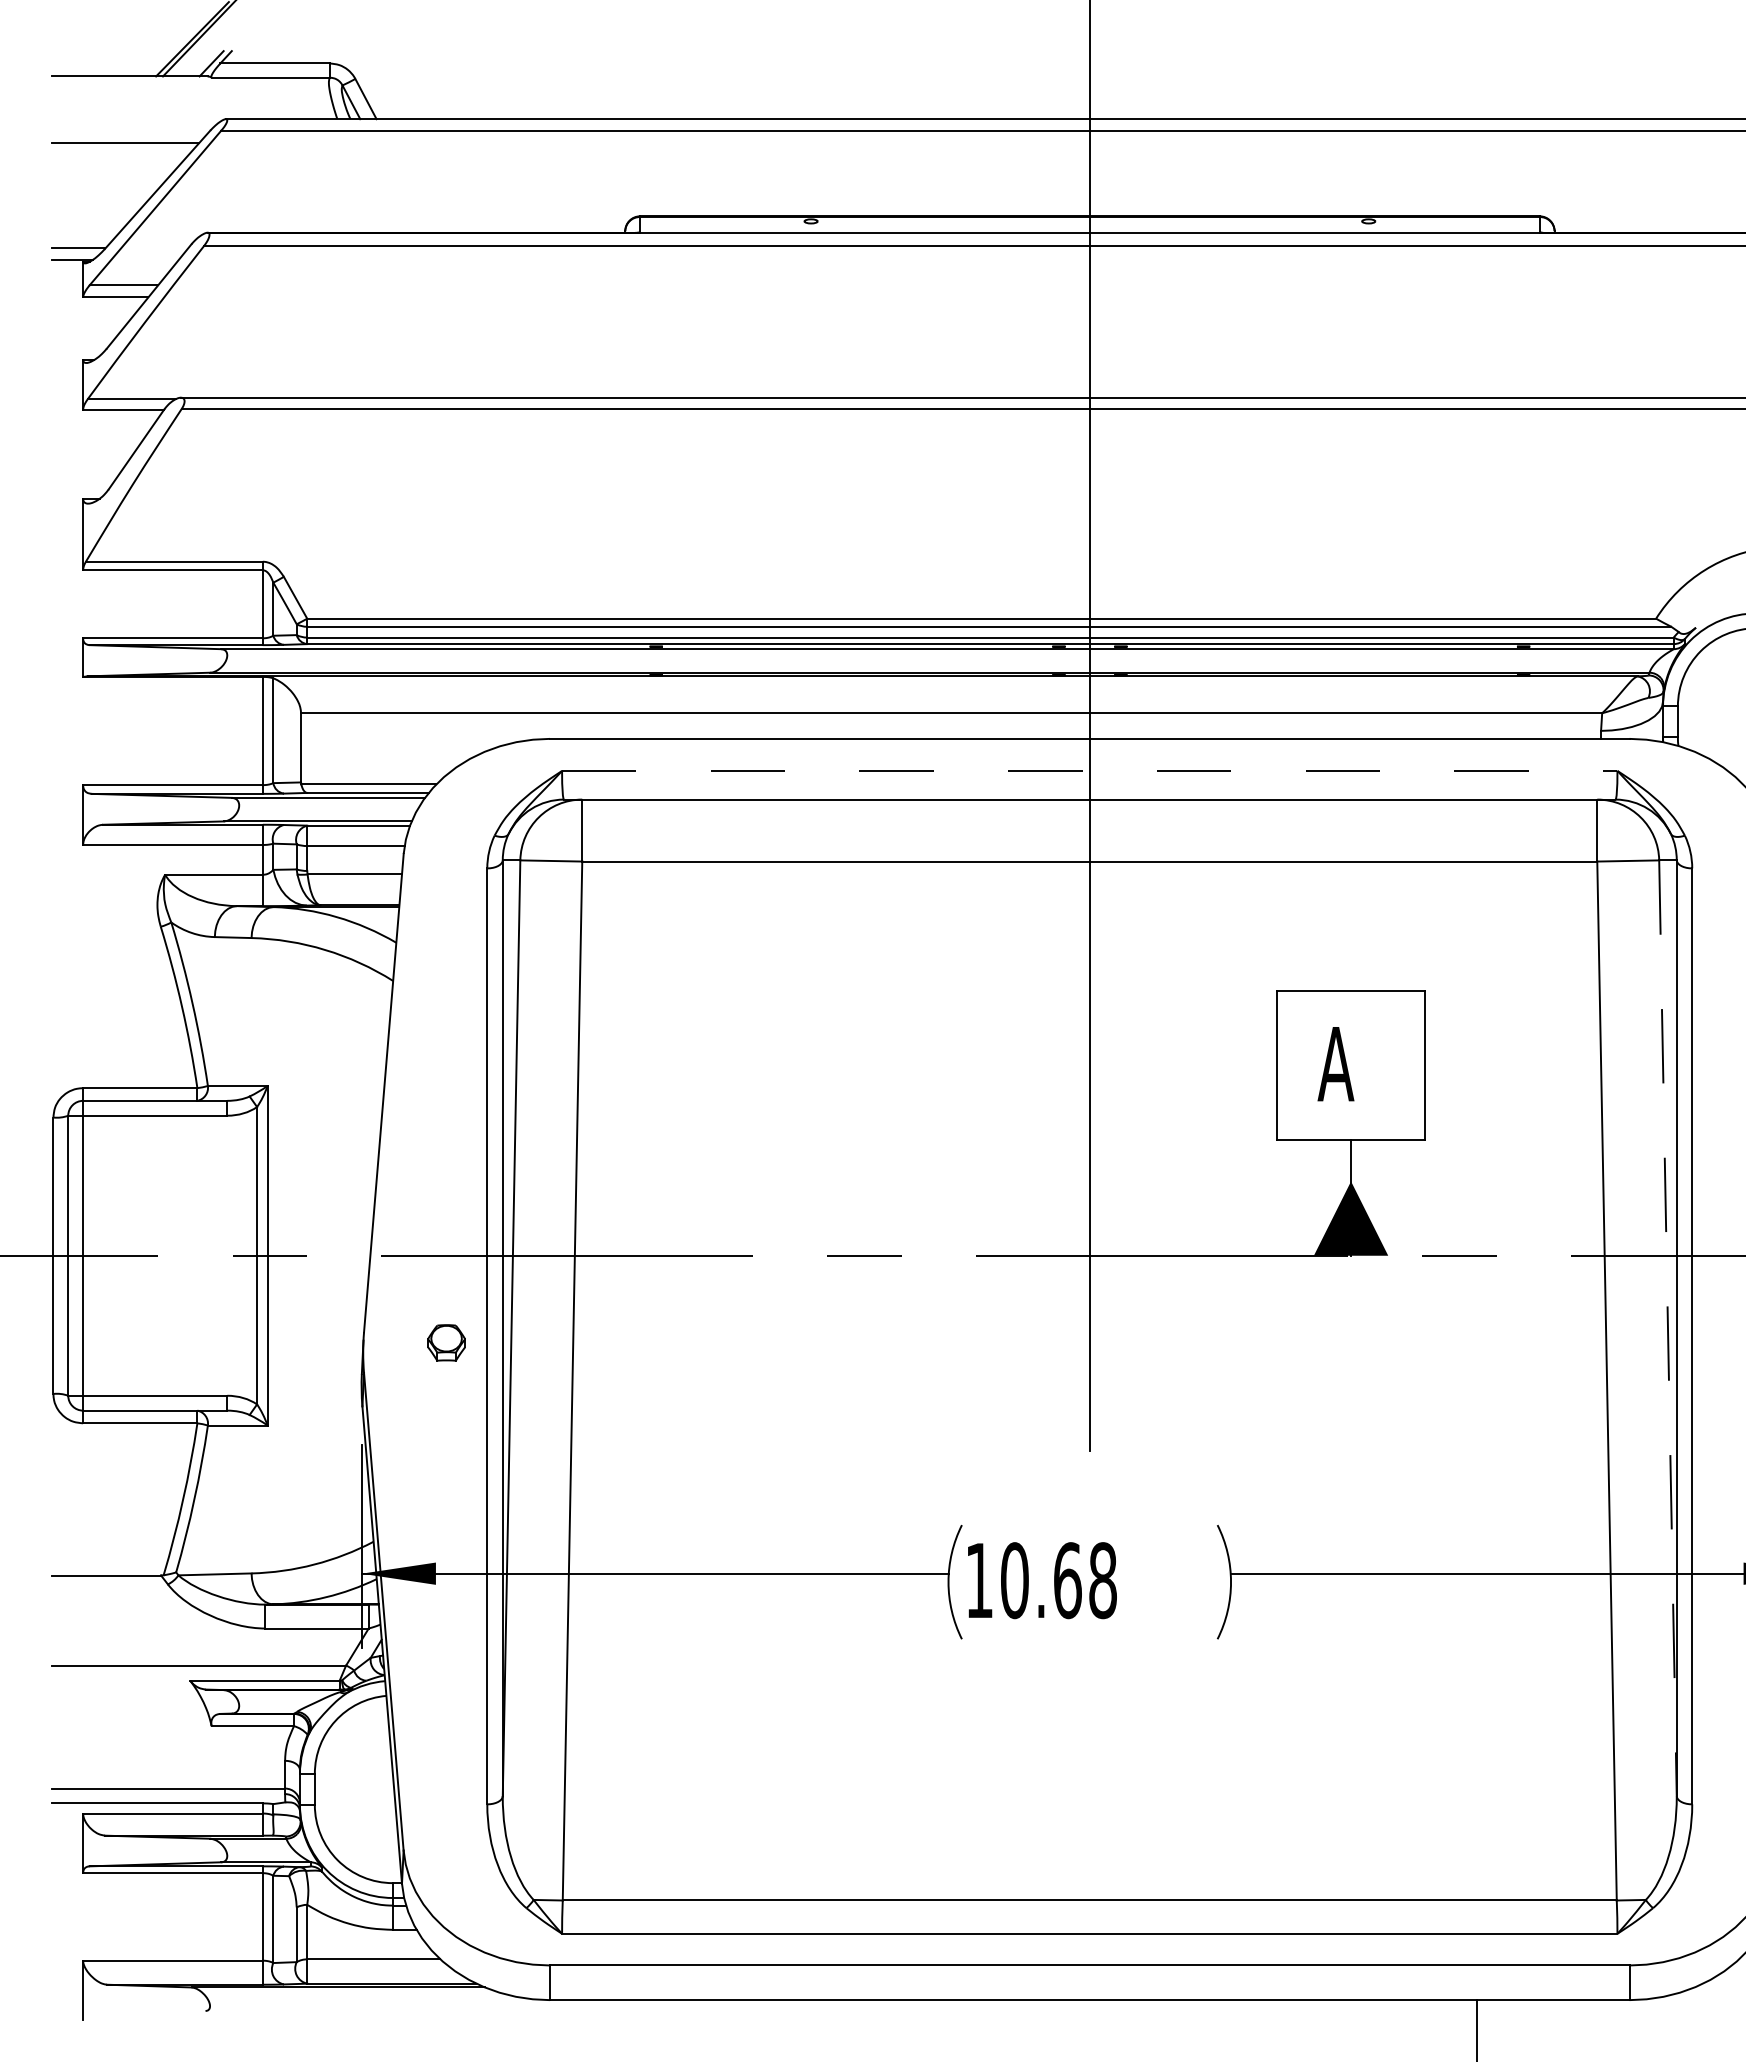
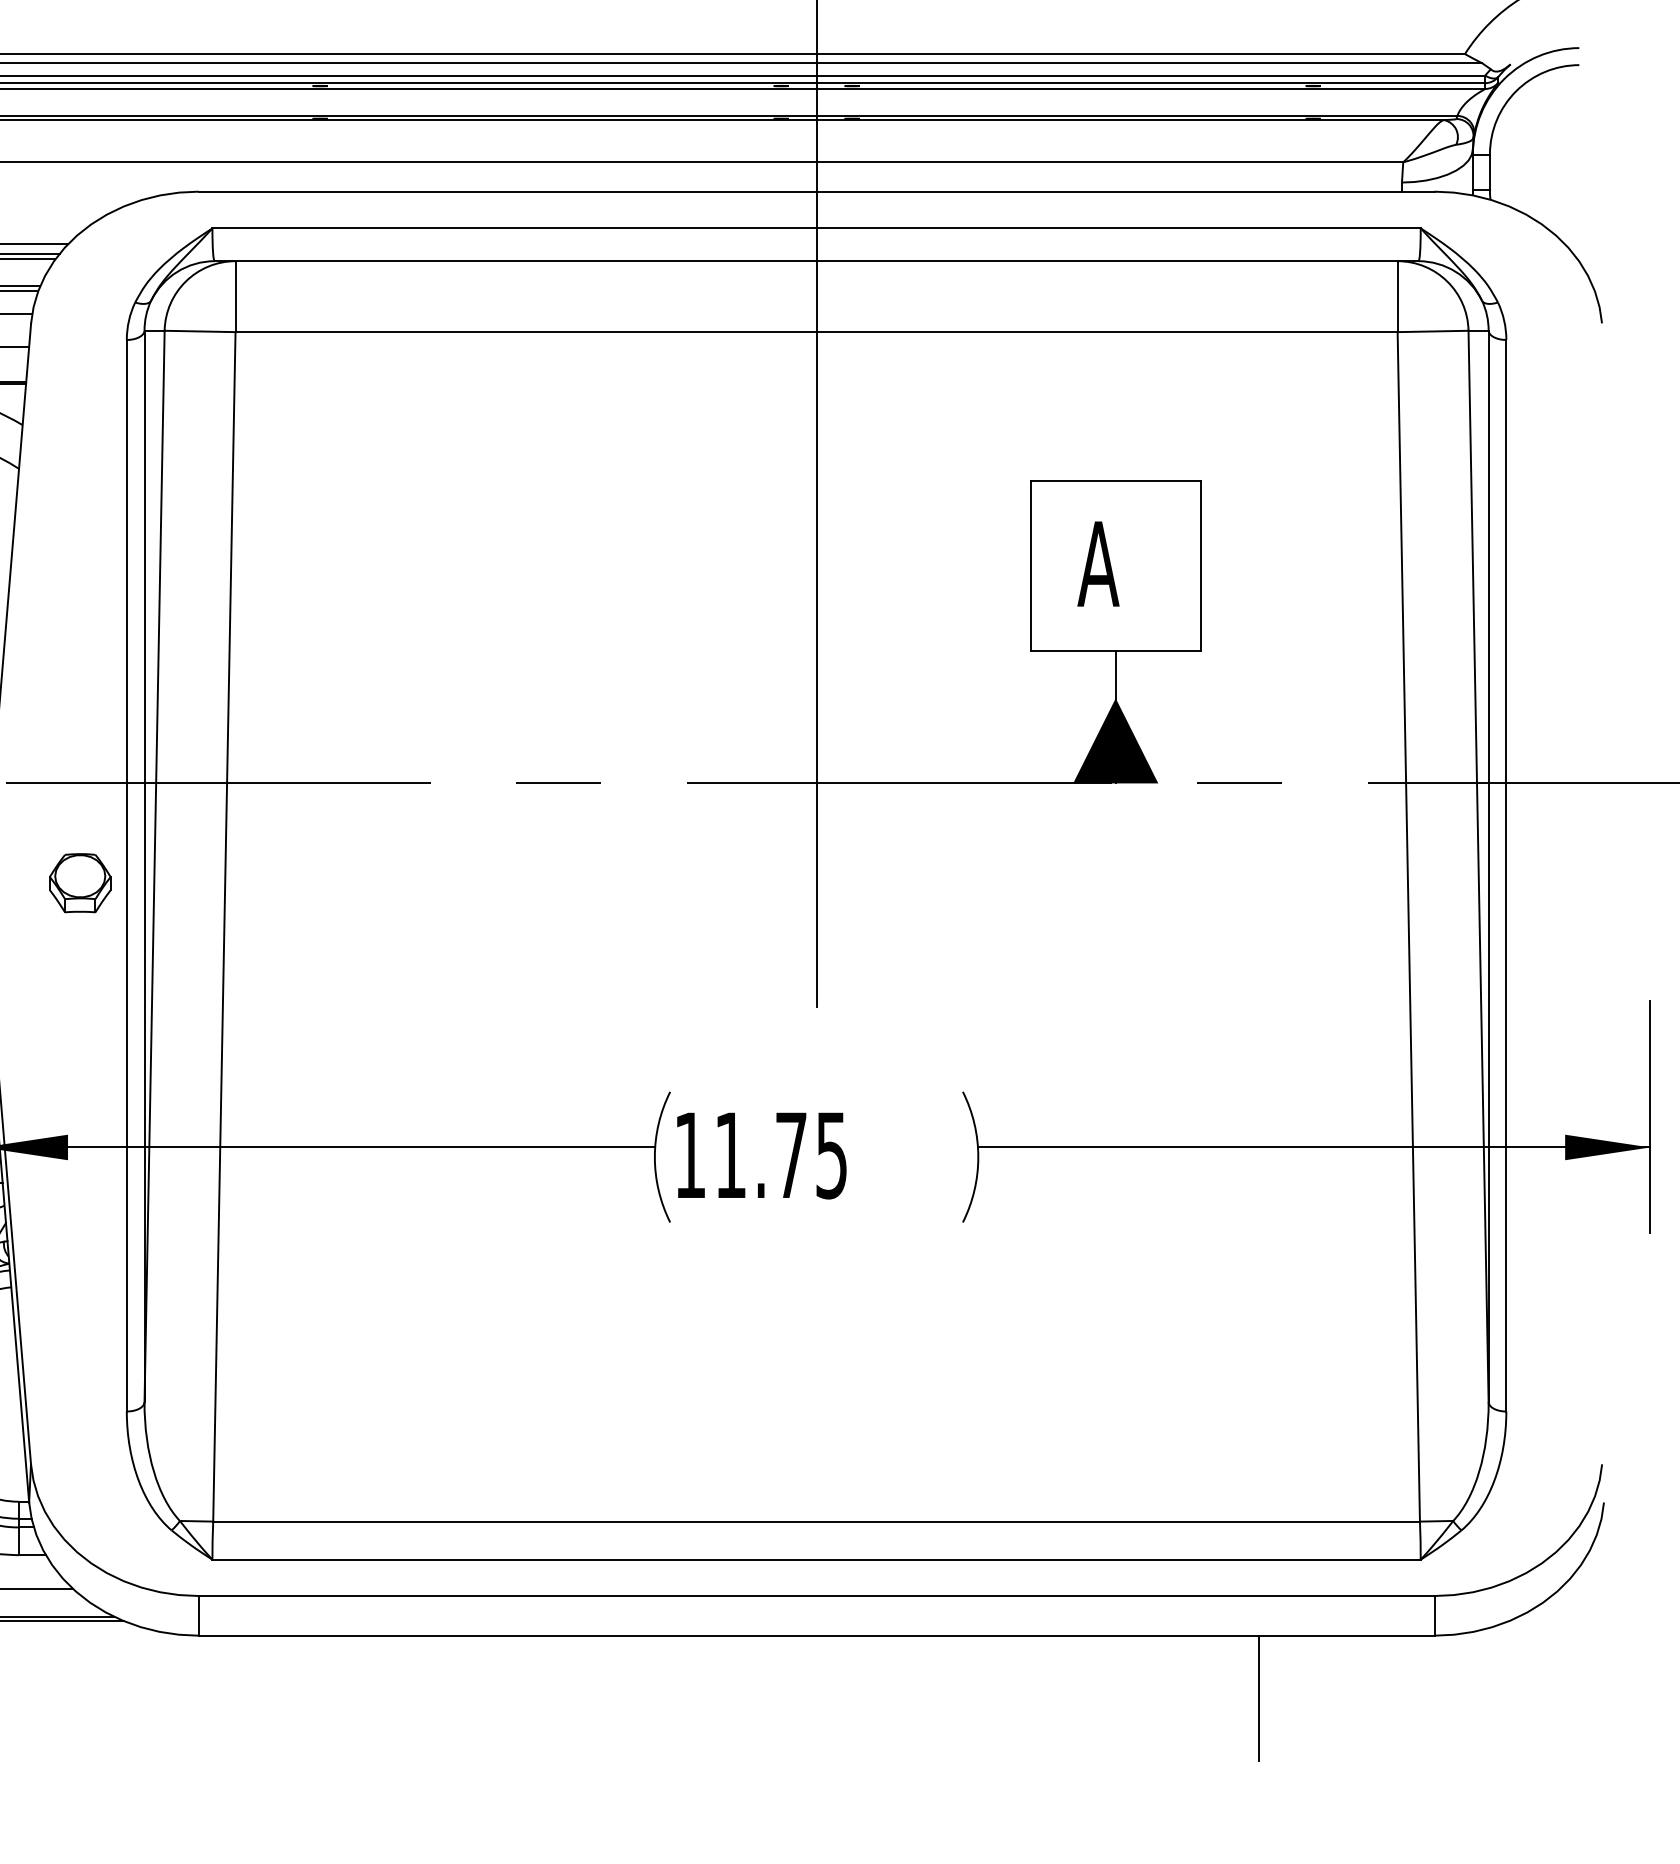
line: (1089, 770) -> (816, 227), dashed -> solid
line: (1667, 1328) -> (1478, 866), dashed -> solid
part: (446, 1342) -> (80, 882), size x1.43
text: (1058, 1580) -> (780, 1155), 10.68 -> 11.75

